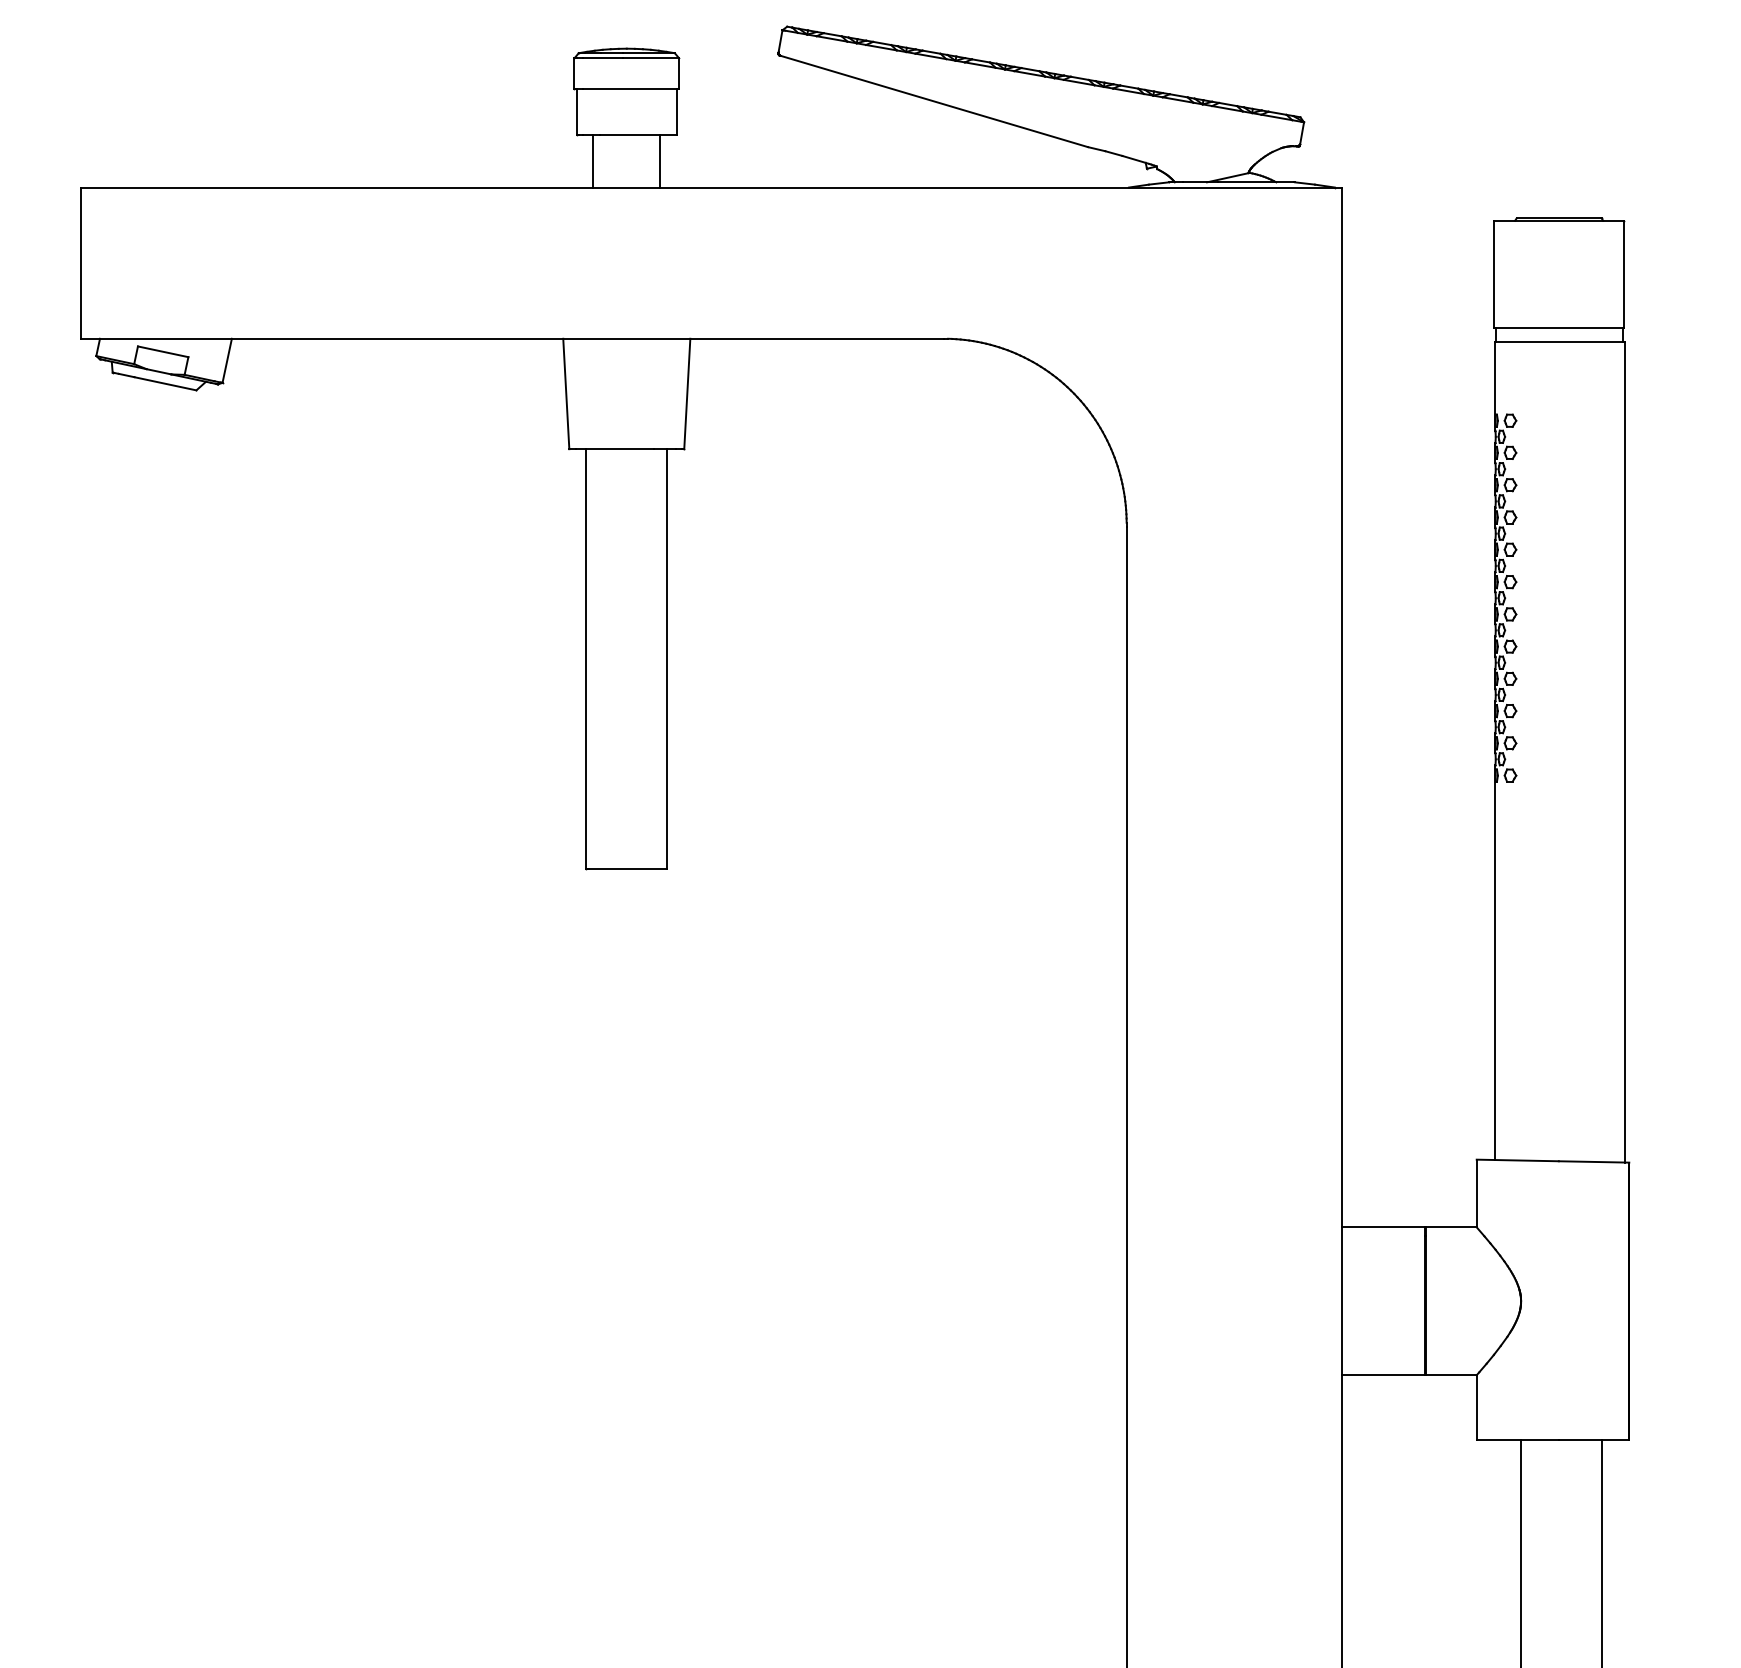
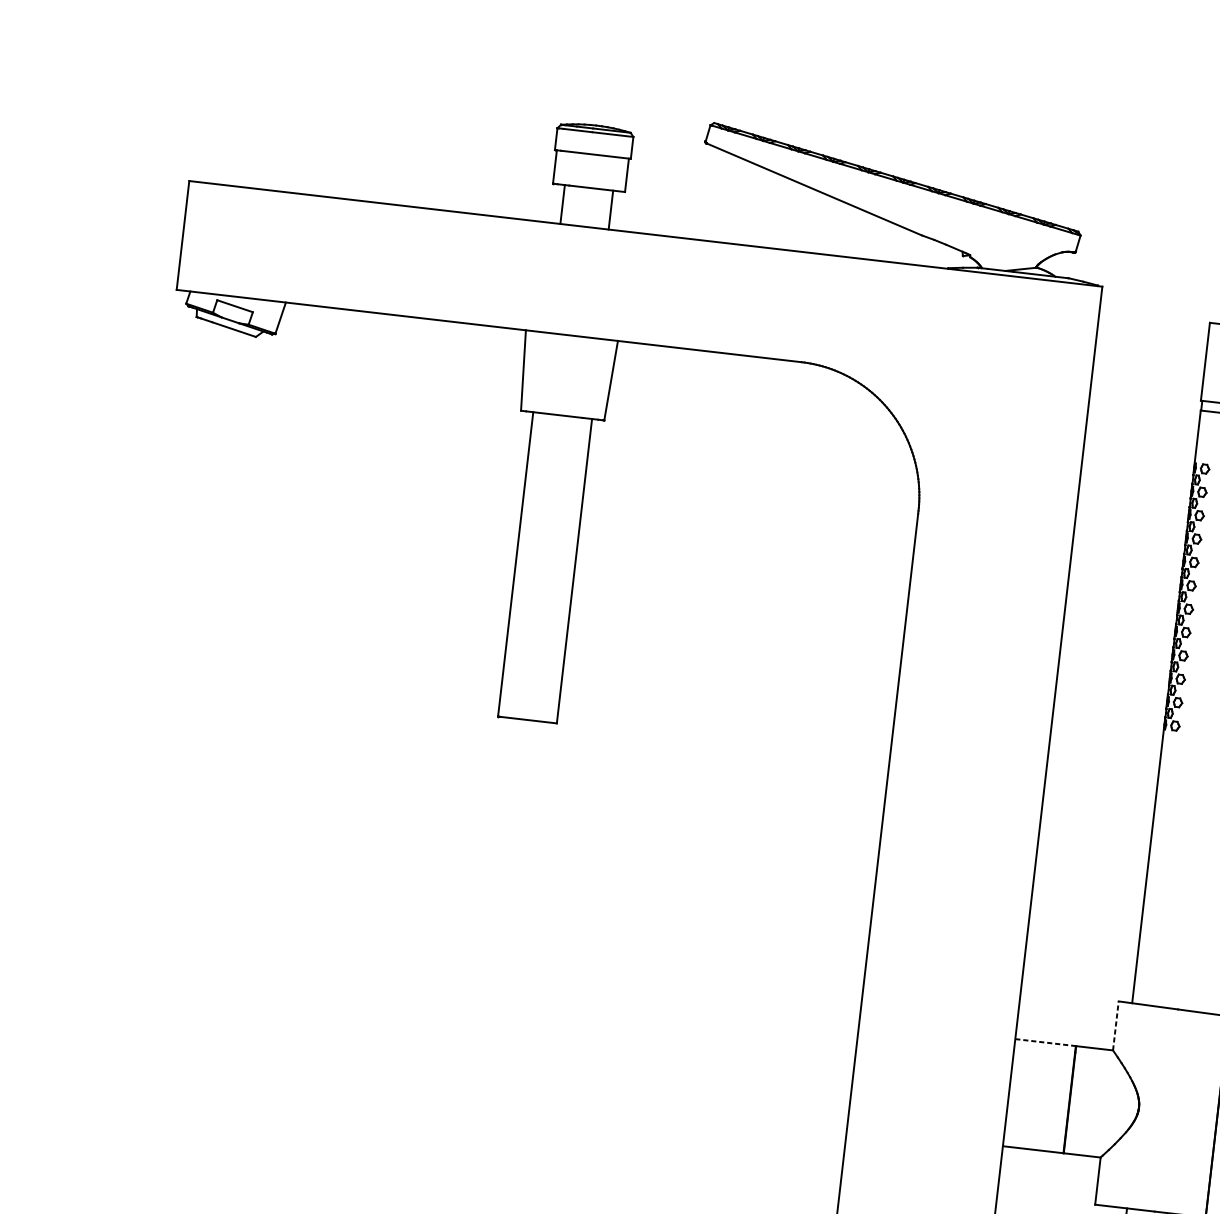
line: (1476, 1193) -> (1115, 1025), solid -> dashed
line: (1383, 1227) -> (1045, 1042), solid -> dashed

